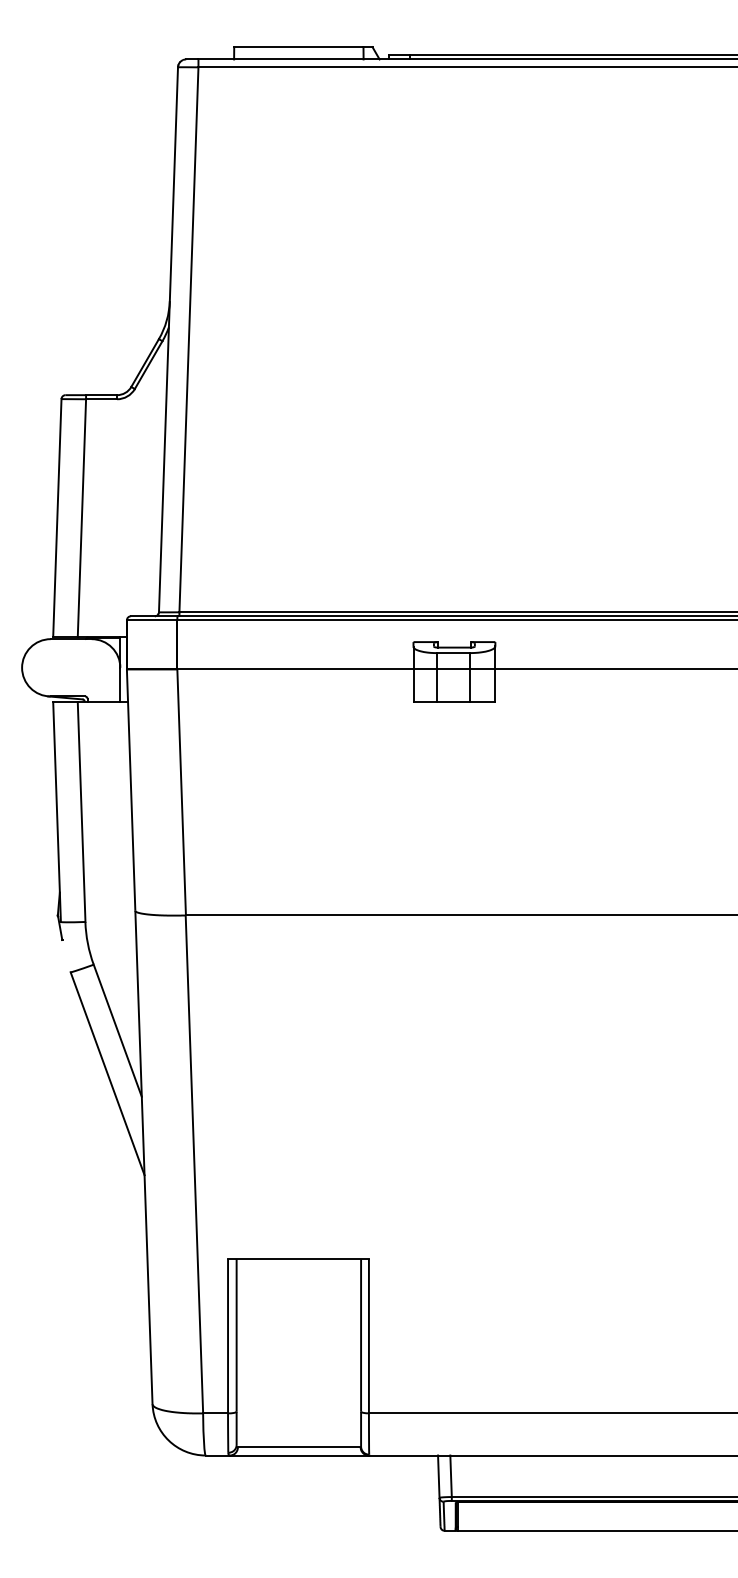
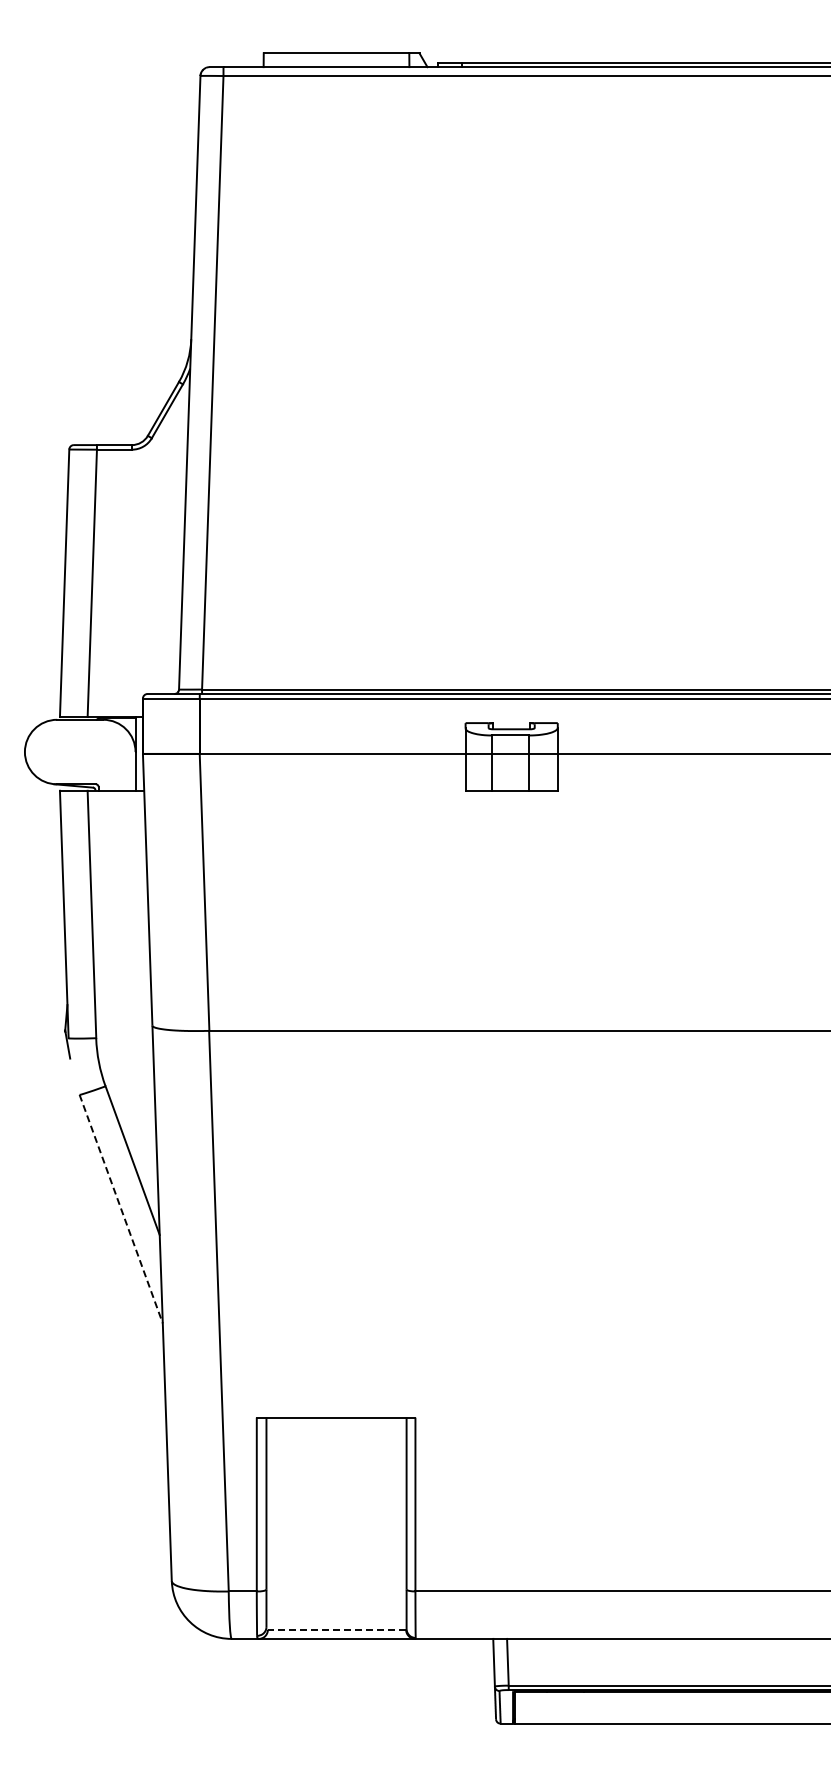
line: (107, 1074) -> (121, 1209), solid -> dashed
line: (298, 1447) -> (336, 1629), solid -> dashed

